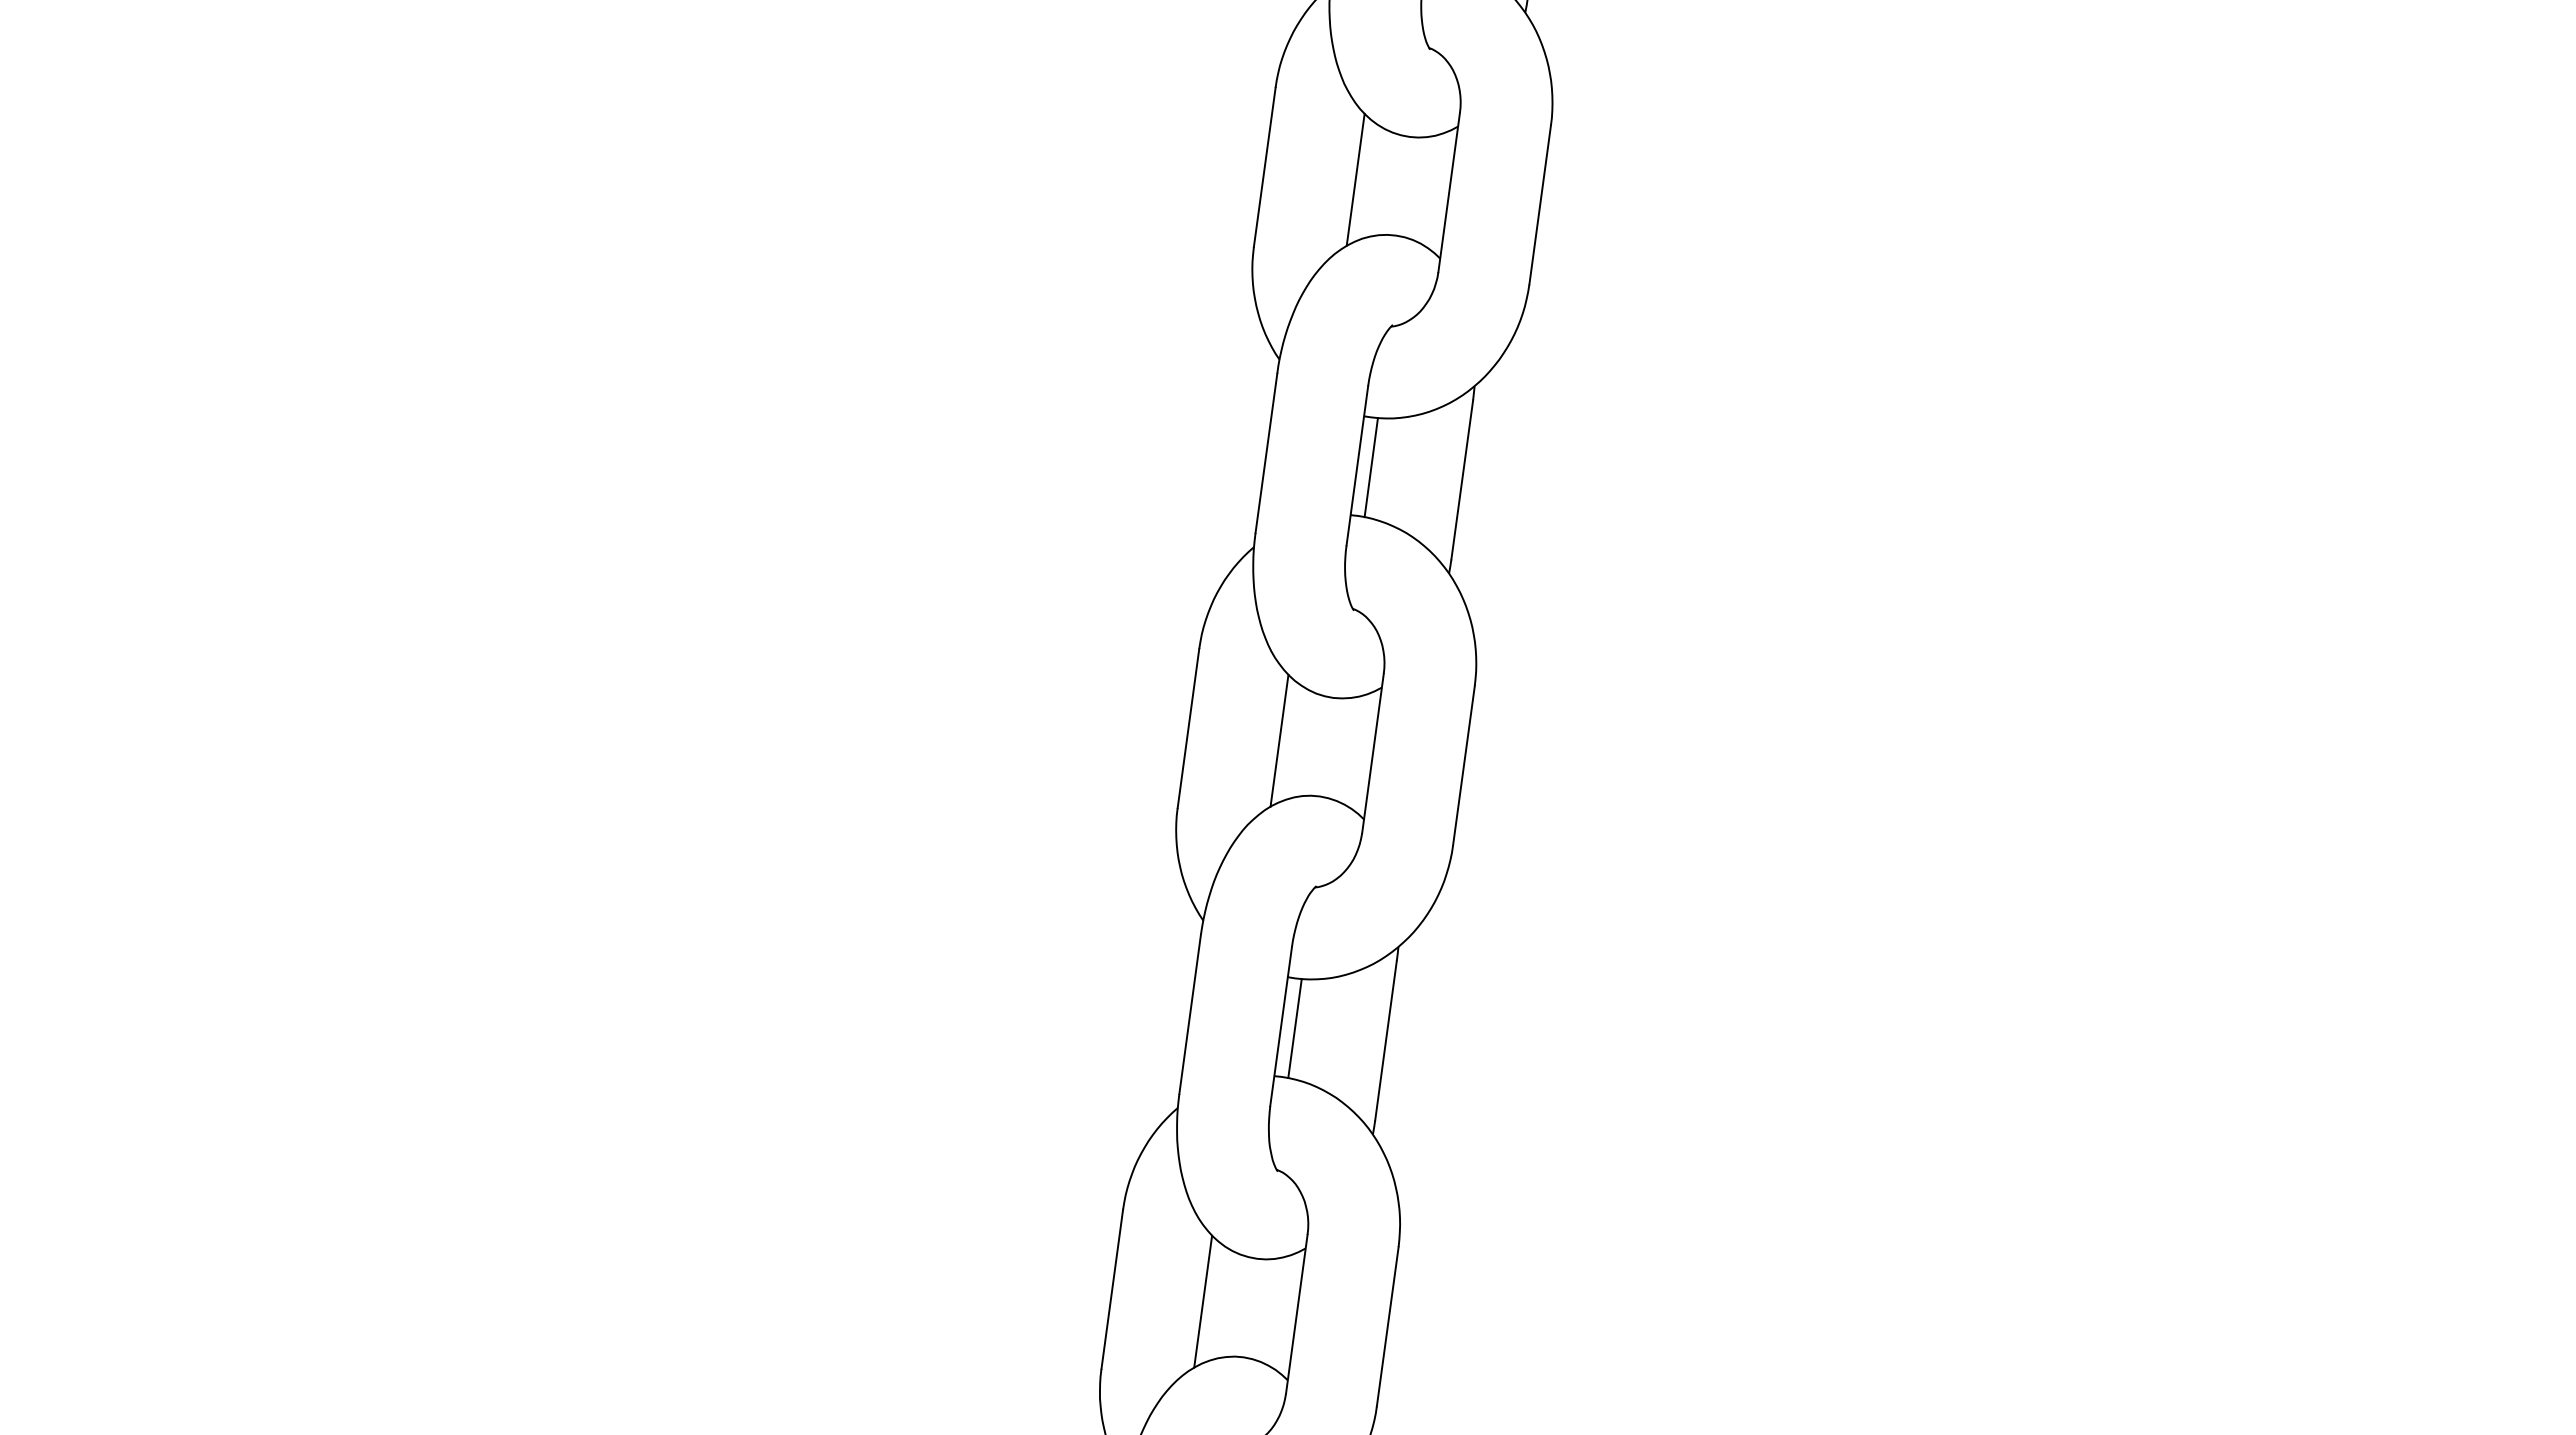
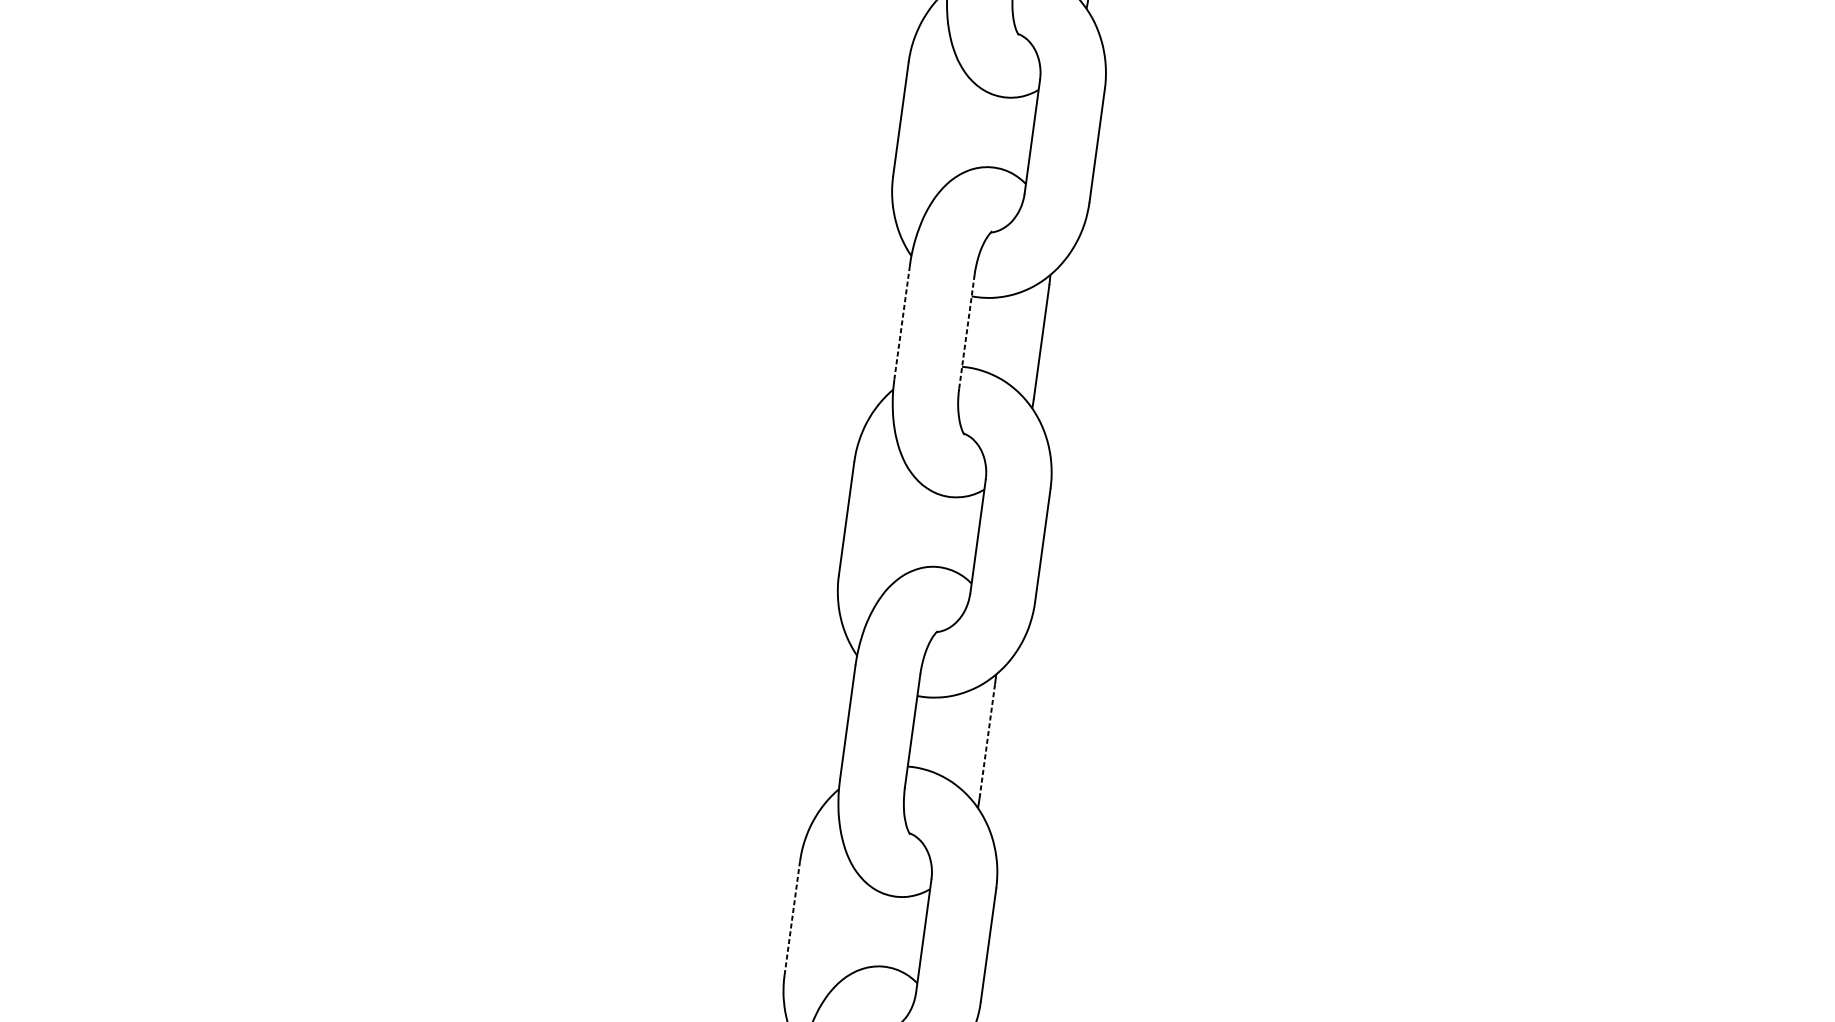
line: (1355, 179) -> (965, 127), removed
line: (1266, 453) -> (902, 322), solid -> dashed
line: (1357, 466) -> (967, 332), solid -> dashed
line: (1370, 467) -> (976, 332), removed
line: (1279, 740) -> (911, 527), removed
line: (1294, 1028) -> (922, 732), removed
line: (1386, 1040) -> (987, 741), solid -> dashed
line: (1112, 1288) -> (792, 917), solid -> dashed
line: (1203, 1301) -> (857, 927), removed

